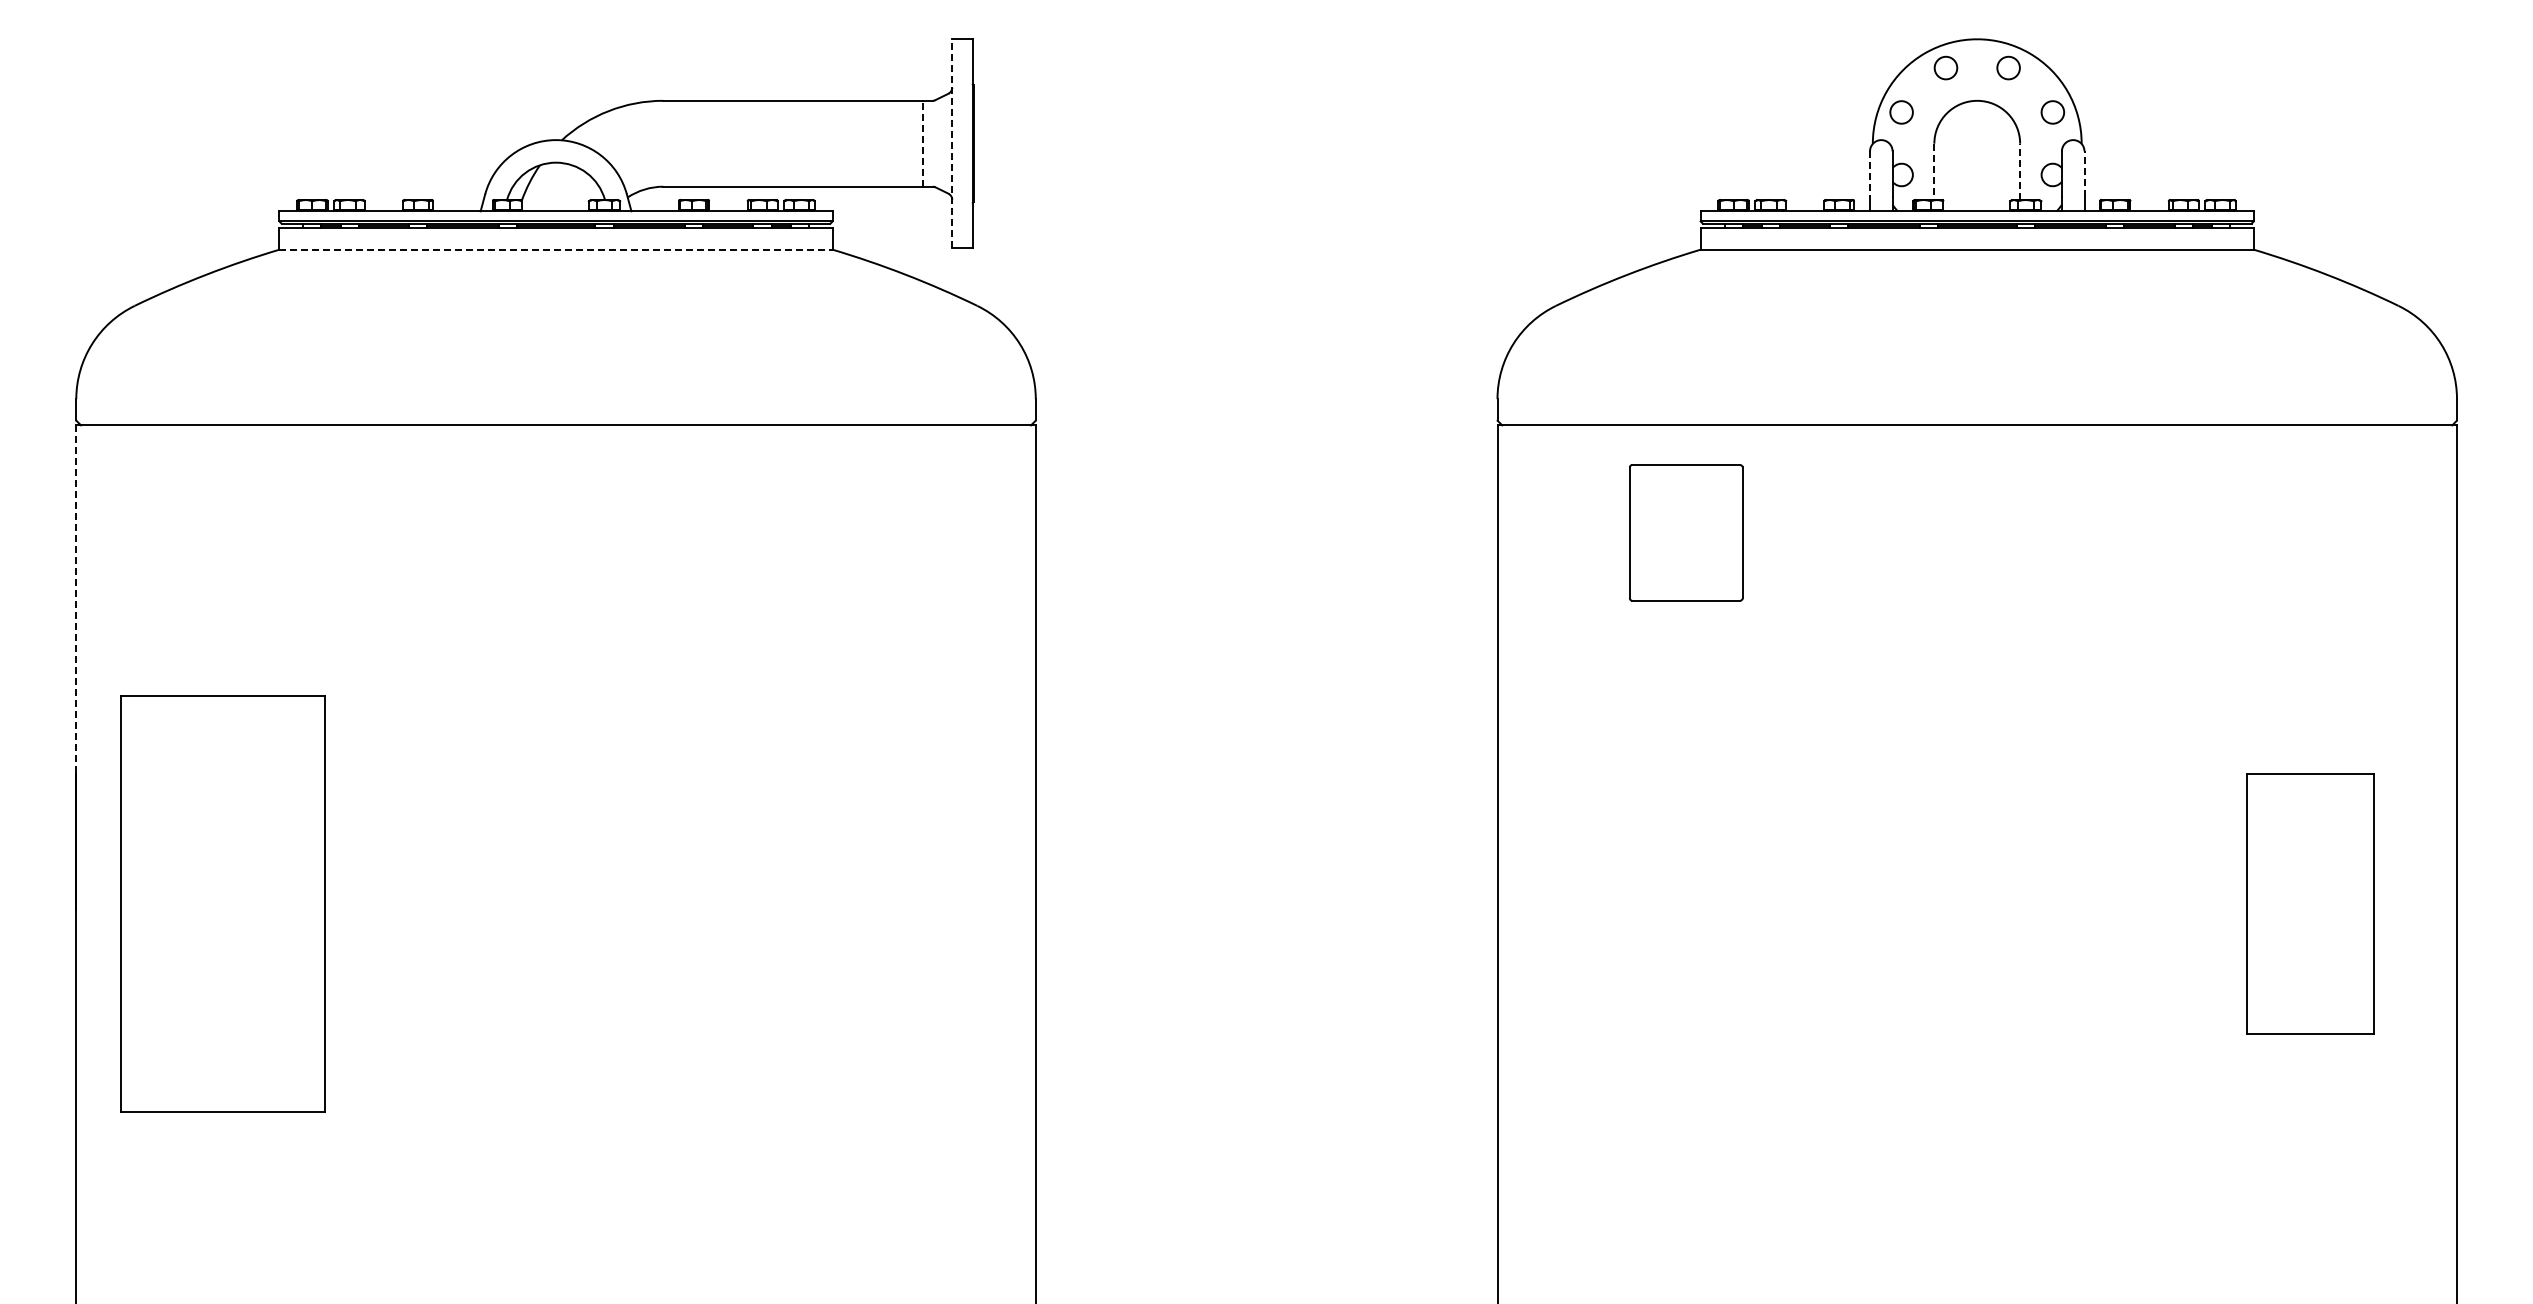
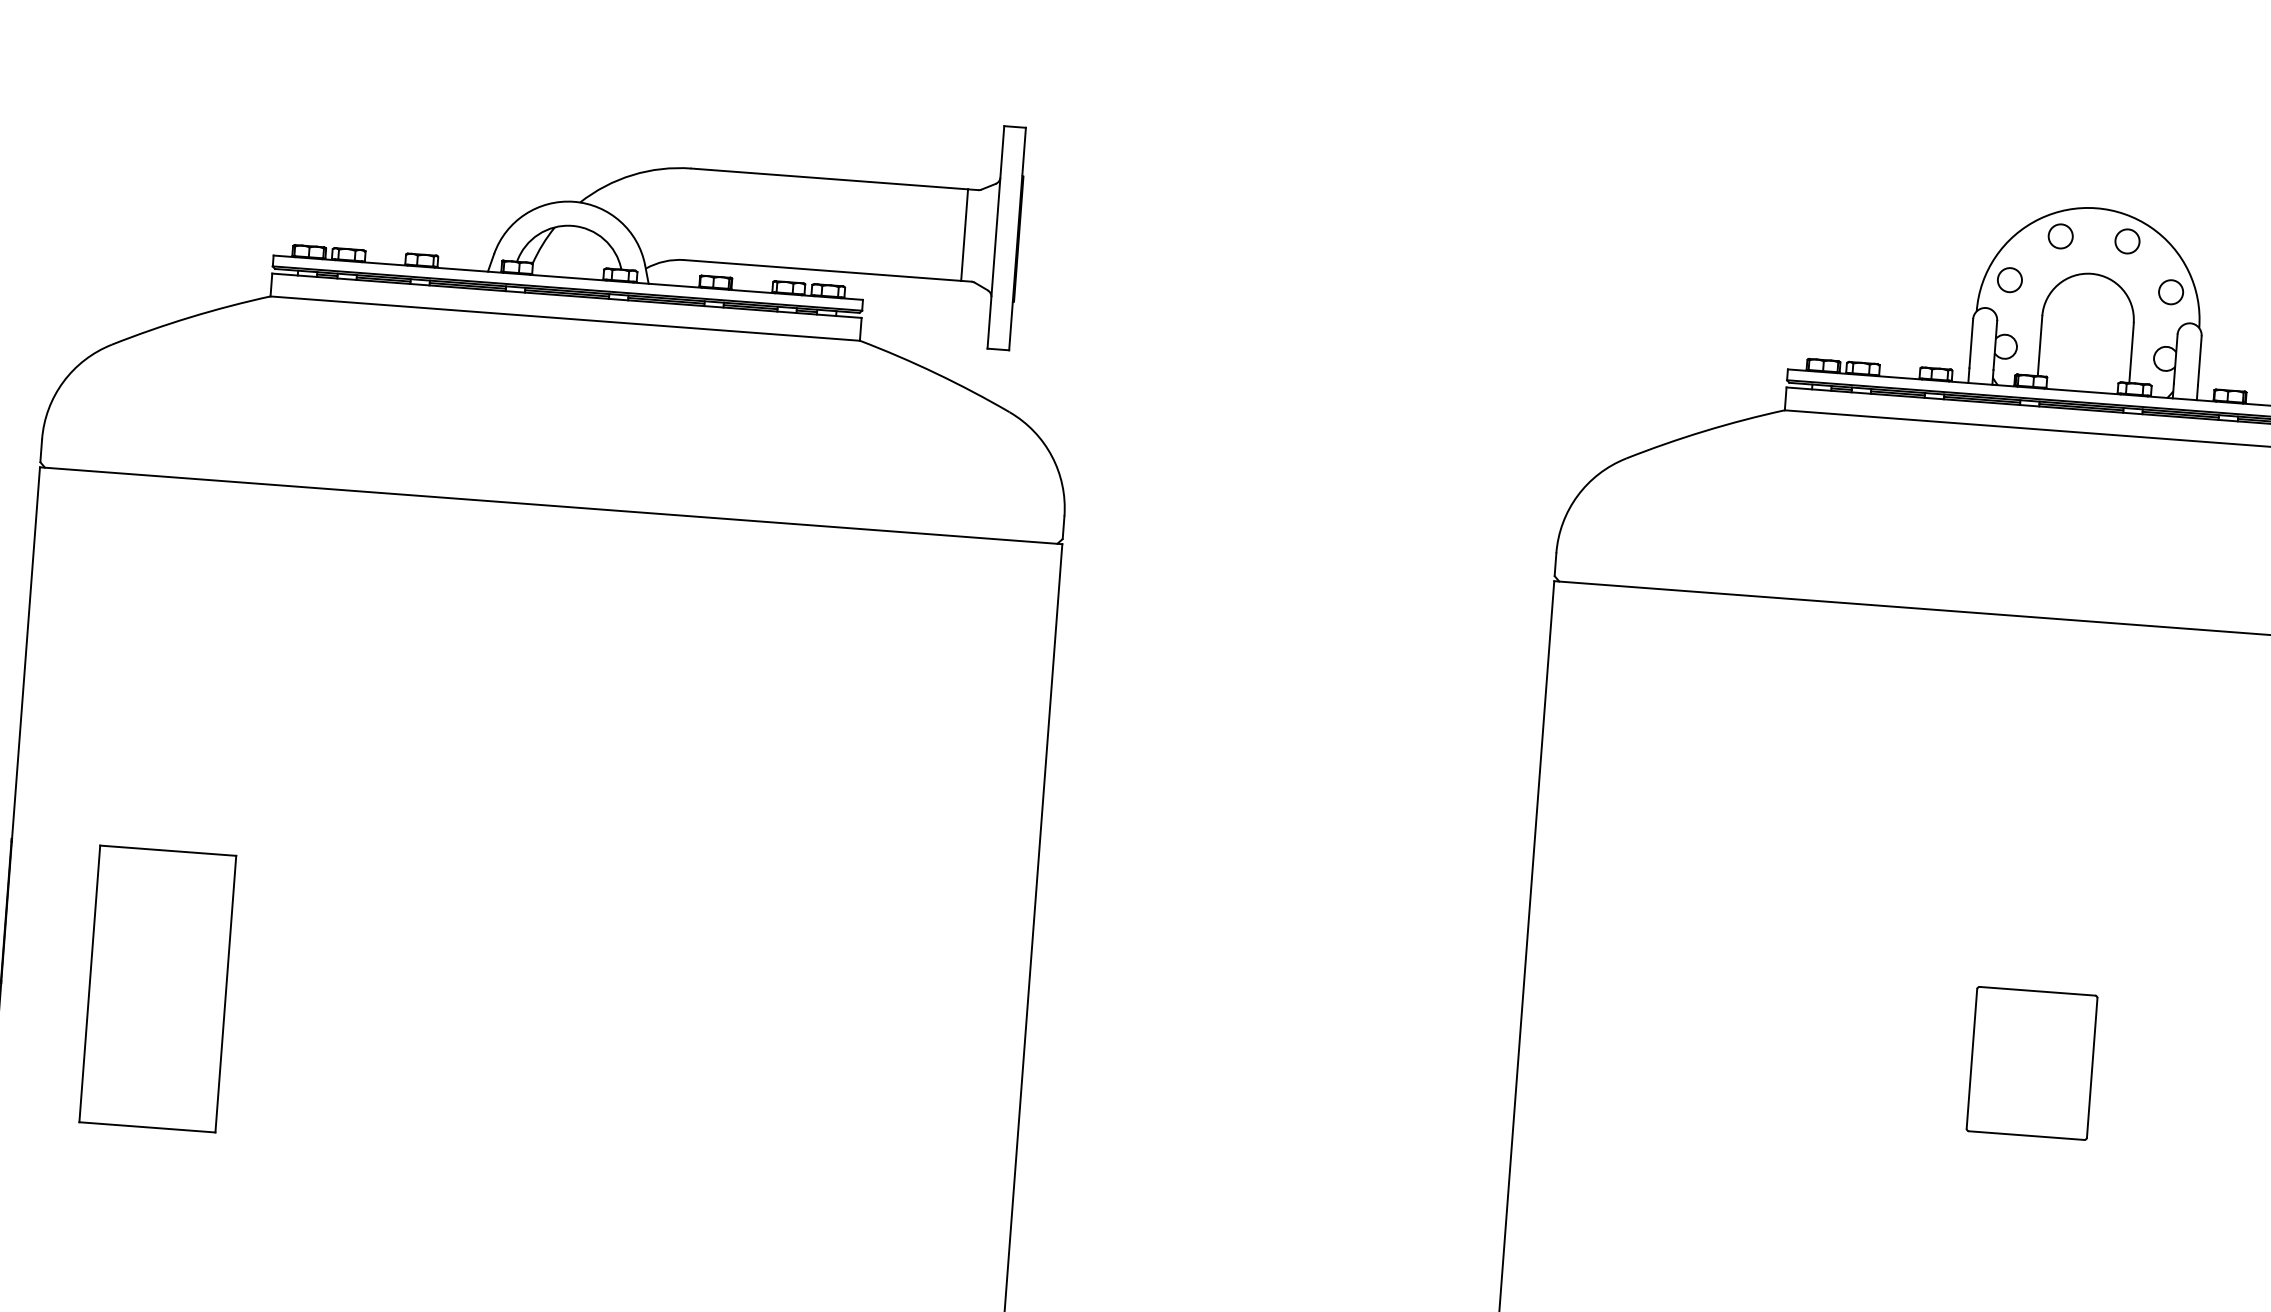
line: (922, 143) -> (964, 234), dashed -> solid
line: (952, 143) -> (996, 237), dashed -> solid
line: (2020, 171) -> (2131, 352), dashed -> solid
line: (1934, 172) -> (2040, 346), dashed -> solid
line: (2084, 173) -> (2199, 359), dashed -> solid
line: (1870, 174) -> (1971, 343), dashed -> solid
line: (556, 249) -> (565, 318), dashed -> solid
part: (1686, 532) -> (2032, 1063), moved
line: (76, 600) -> (26, 653), dashed -> solid
part: (222, 903) -> (157, 988), size x0.62

